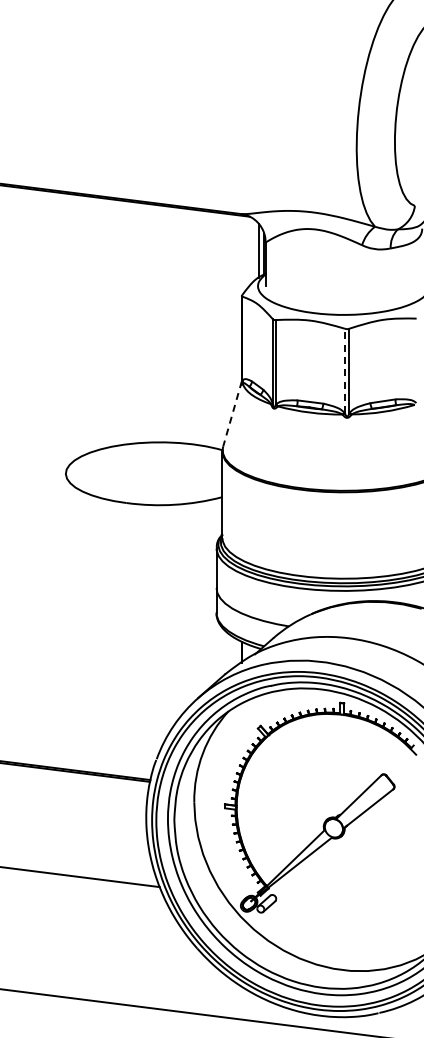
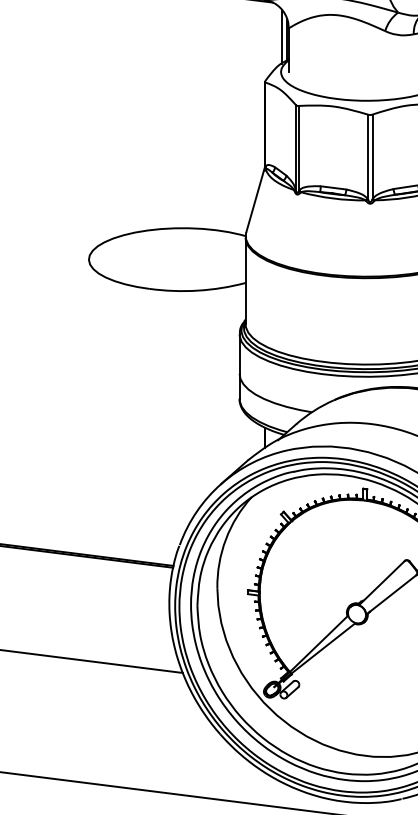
line: (344, 370) -> (367, 156), dashed -> solid
line: (232, 413) -> (255, 199), dashed -> solid

